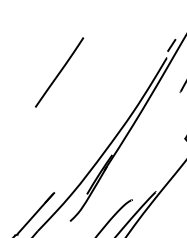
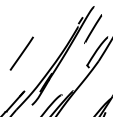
line: (58, 72) -> (21, 53), moved

